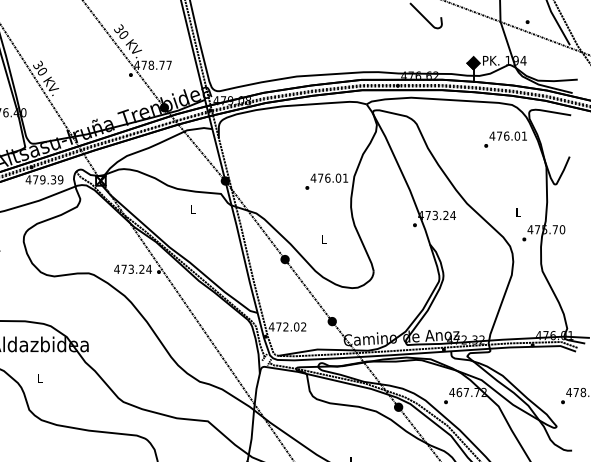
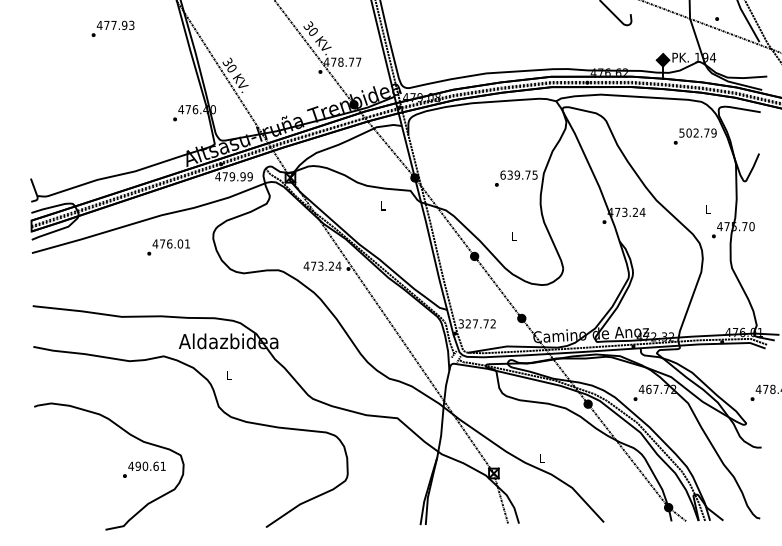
text: (507, 135) -> (697, 132), 476.01 -> 502.79
text: (328, 177) -> (518, 174), 476.01 -> 639.75
text: (52, 179) -> (242, 176), 479.39 -> 479.99
text: (283, 326) -> (473, 323), 472.02 -> 327.72

